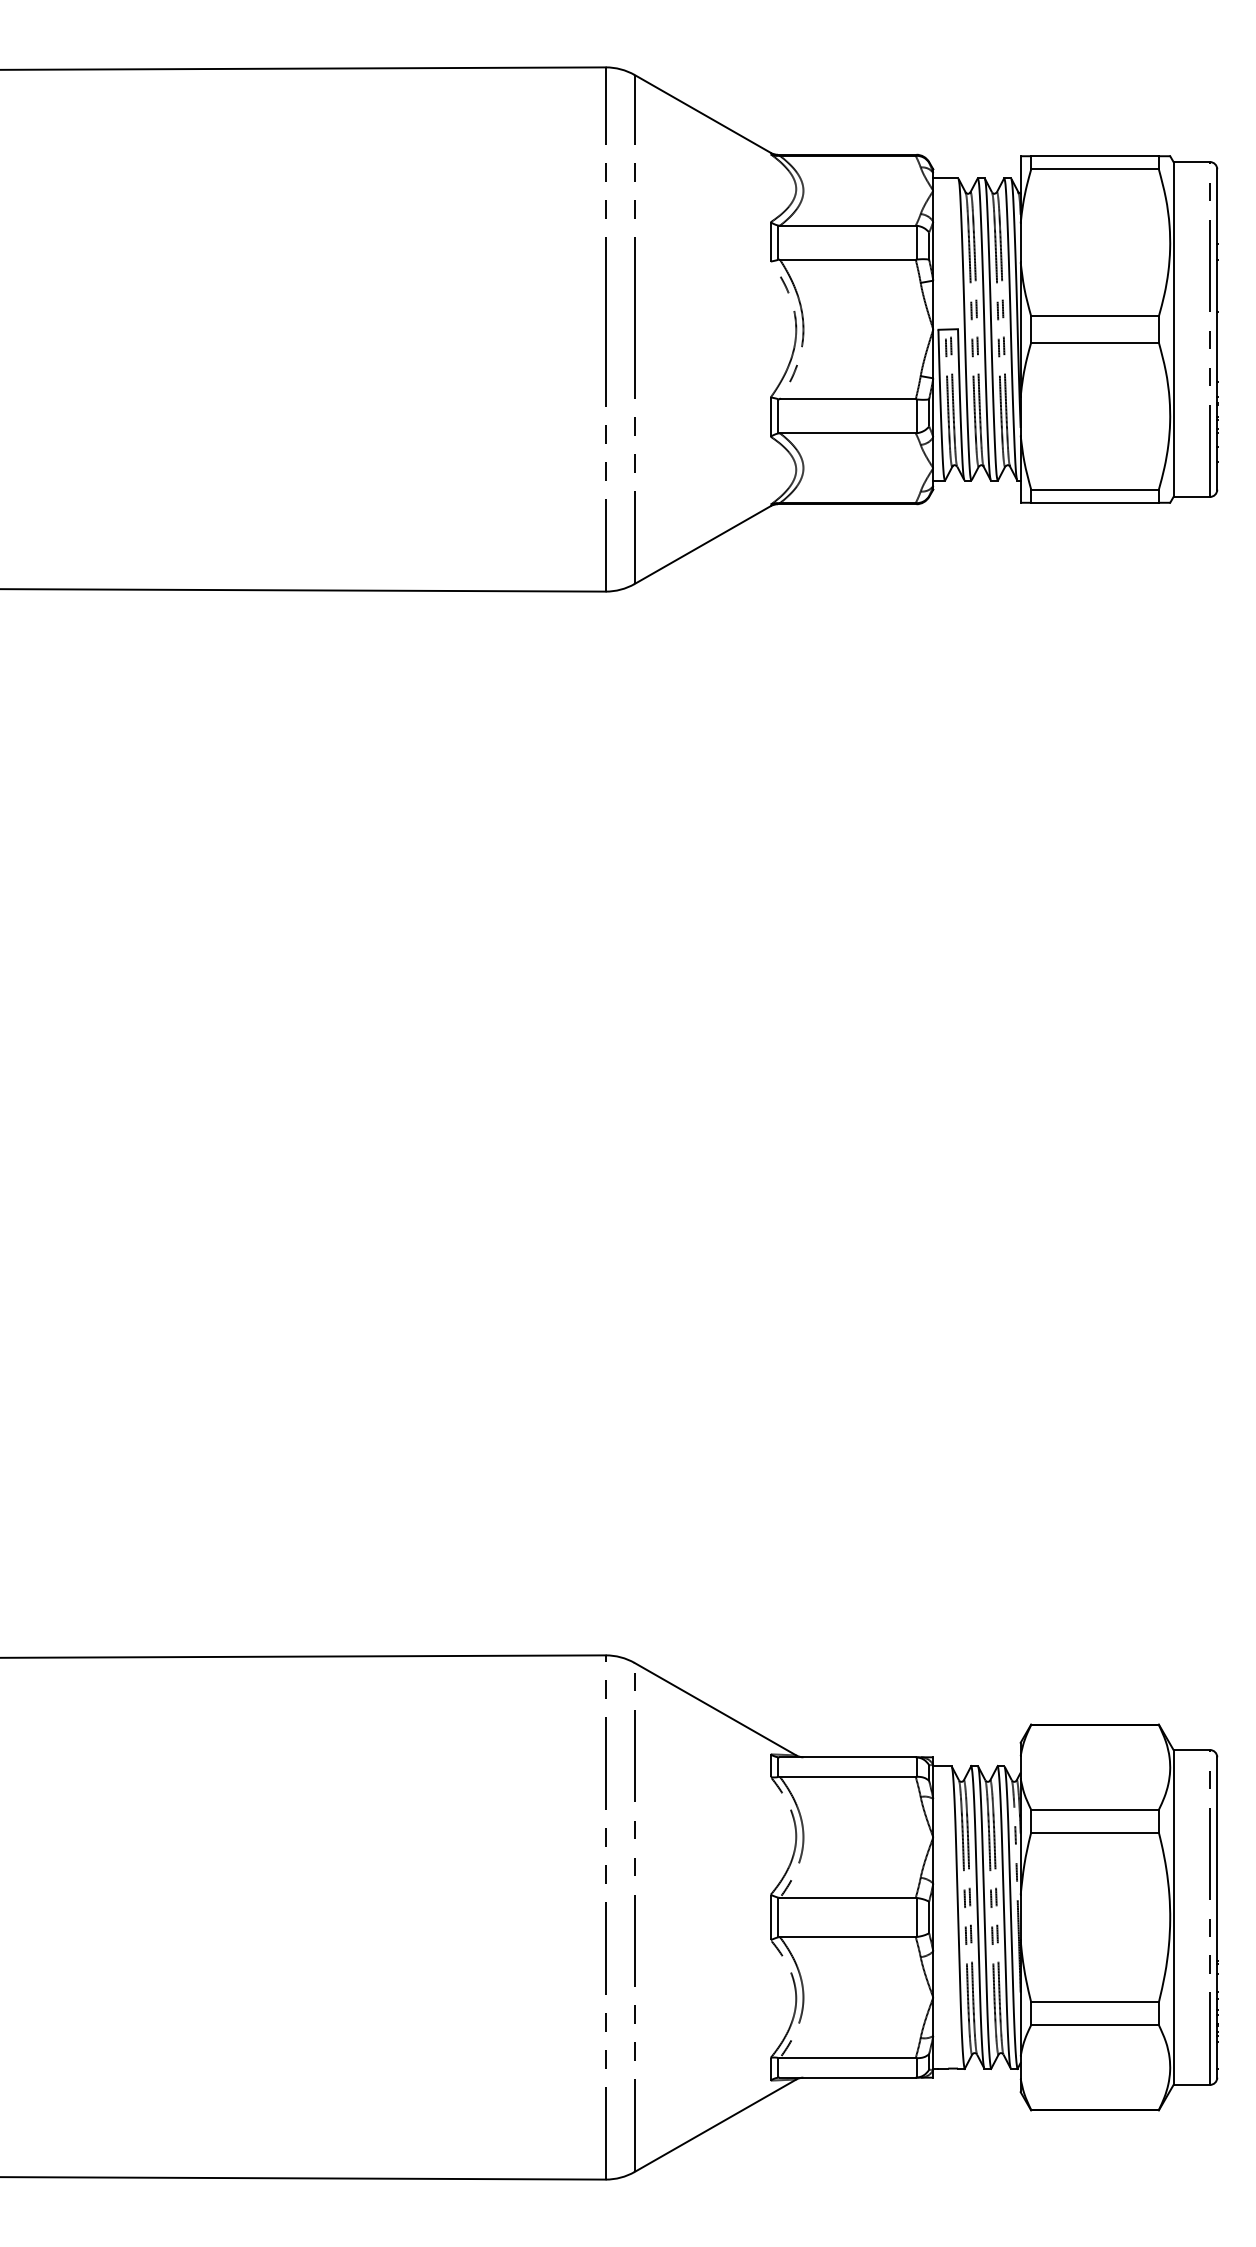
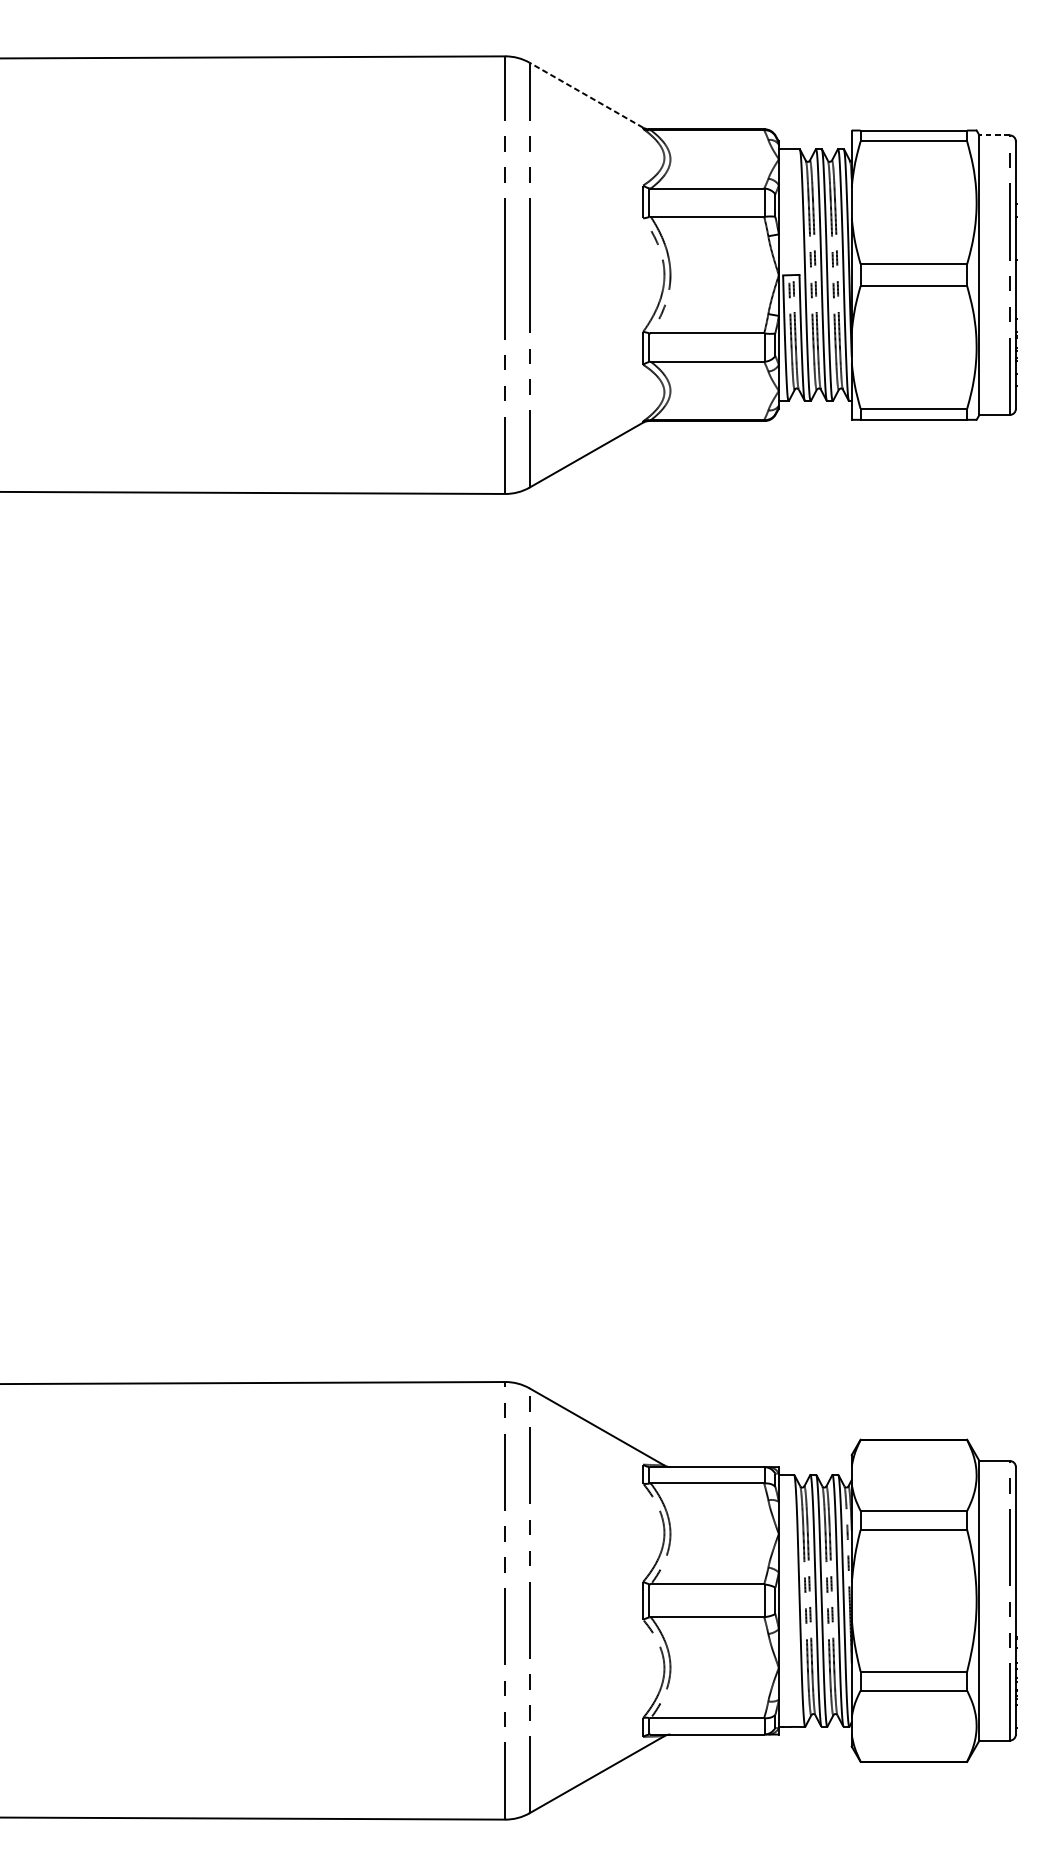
line: (702, 113) -> (586, 94), solid -> dashed
line: (1191, 162) -> (994, 135), solid -> dashed

